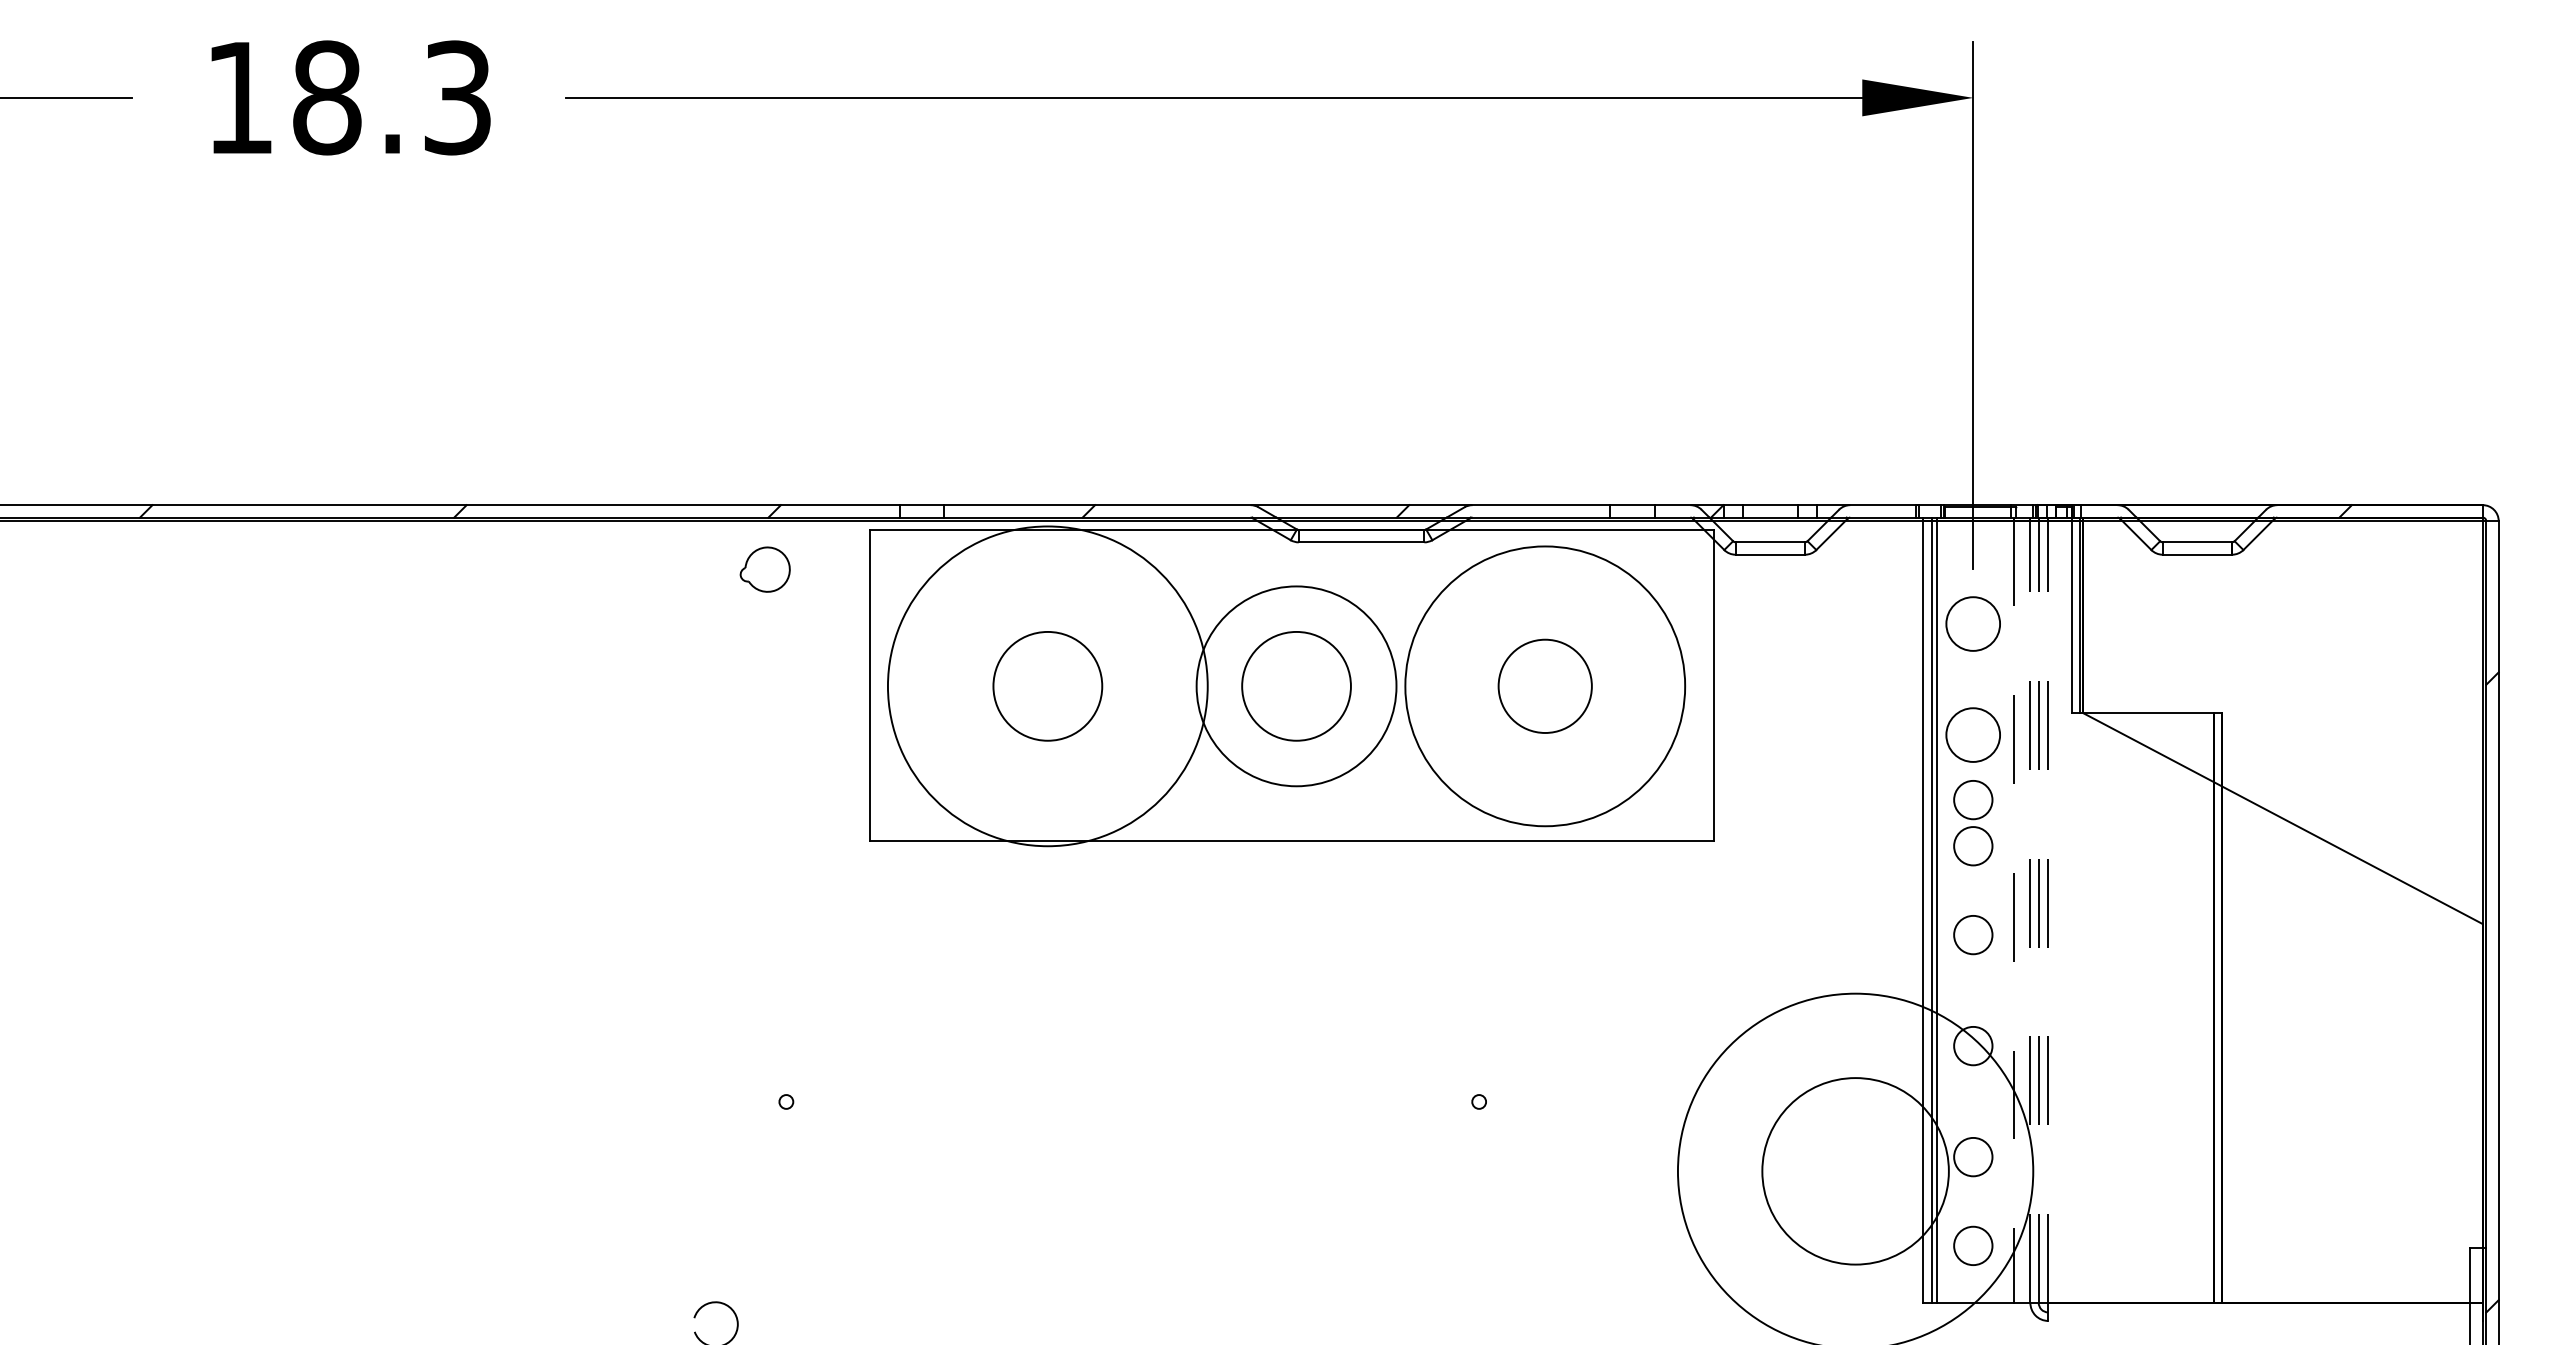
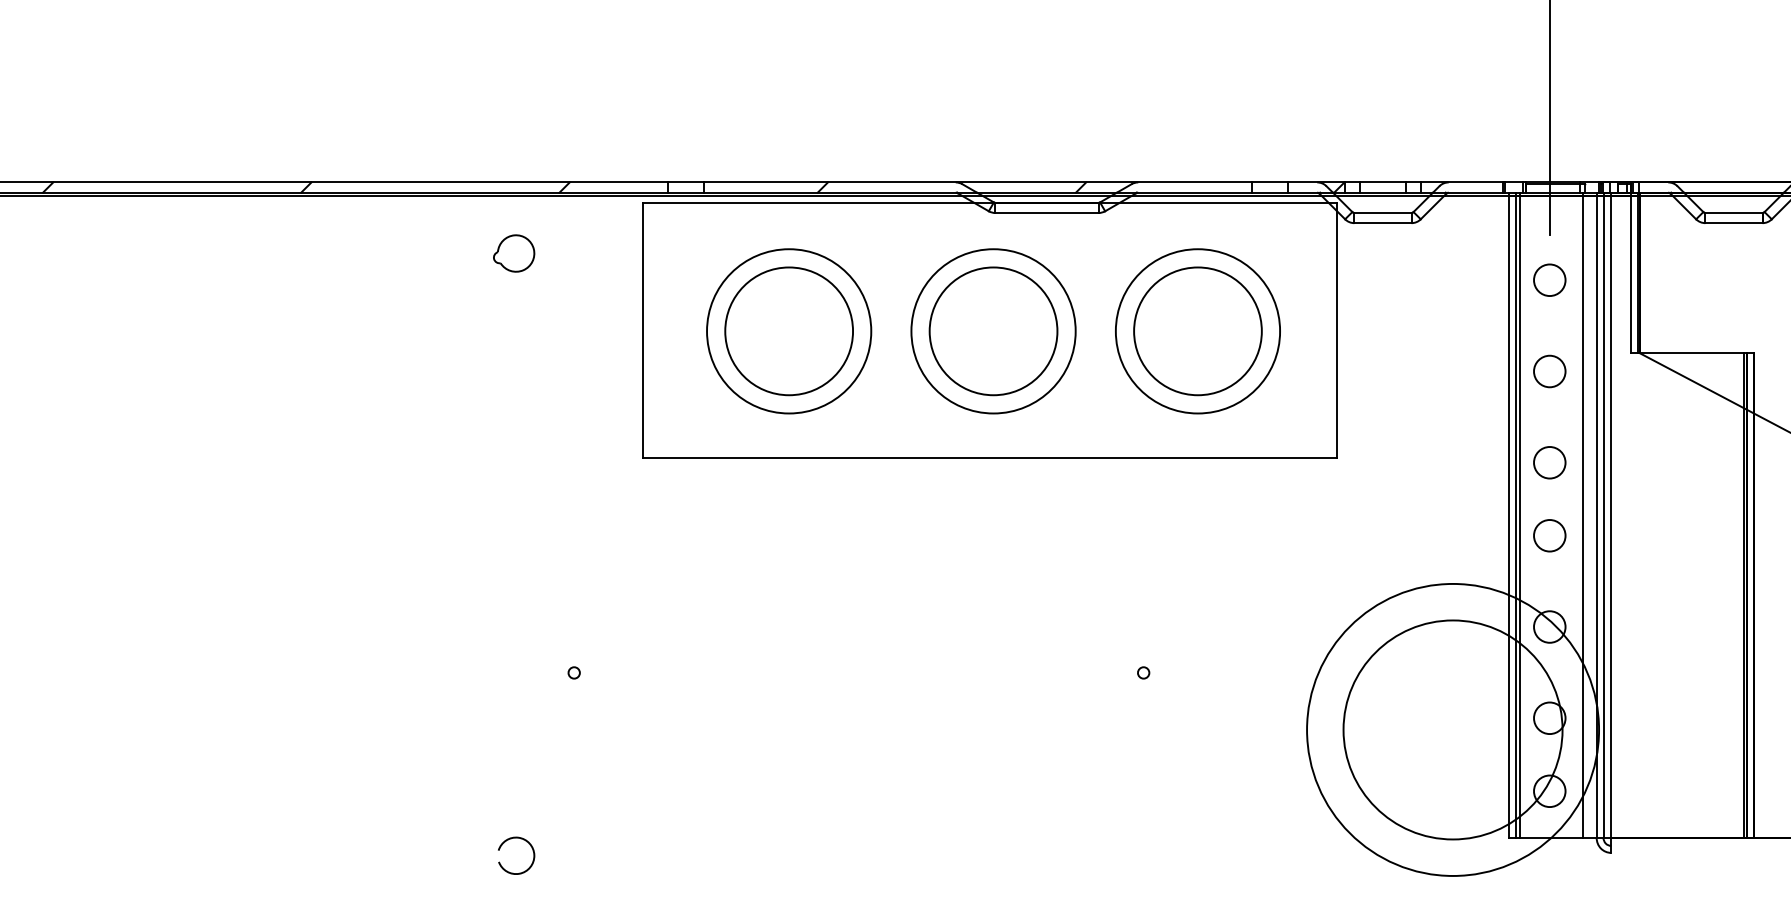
part: (764, 569) -> (513, 253), moved
circle: (1973, 624) -> (1549, 280), size x0.71
circle: (1047, 686) -> (788, 331), size x0.62
circle: (1047, 686) -> (788, 331), size x1.43
circle: (1296, 686) -> (993, 331), size x1.43
circle: (1544, 686) -> (1197, 331), size x1.67
circle: (1545, 686) -> (1198, 331), size x0.71
circle: (1973, 735) -> (1549, 371), size x0.71
circle: (1973, 800) -> (1549, 425), removed
line: (2013, 910) -> (1582, 515), dashed -> solid
line: (2030, 910) -> (1596, 515), dashed -> solid
line: (2038, 910) -> (1603, 515), dashed -> solid
line: (2048, 910) -> (1611, 515), dashed -> solid
line: (2209, 1007) -> (1743, 595), added
circle: (1855, 1171) -> (1452, 730), size x1.43

